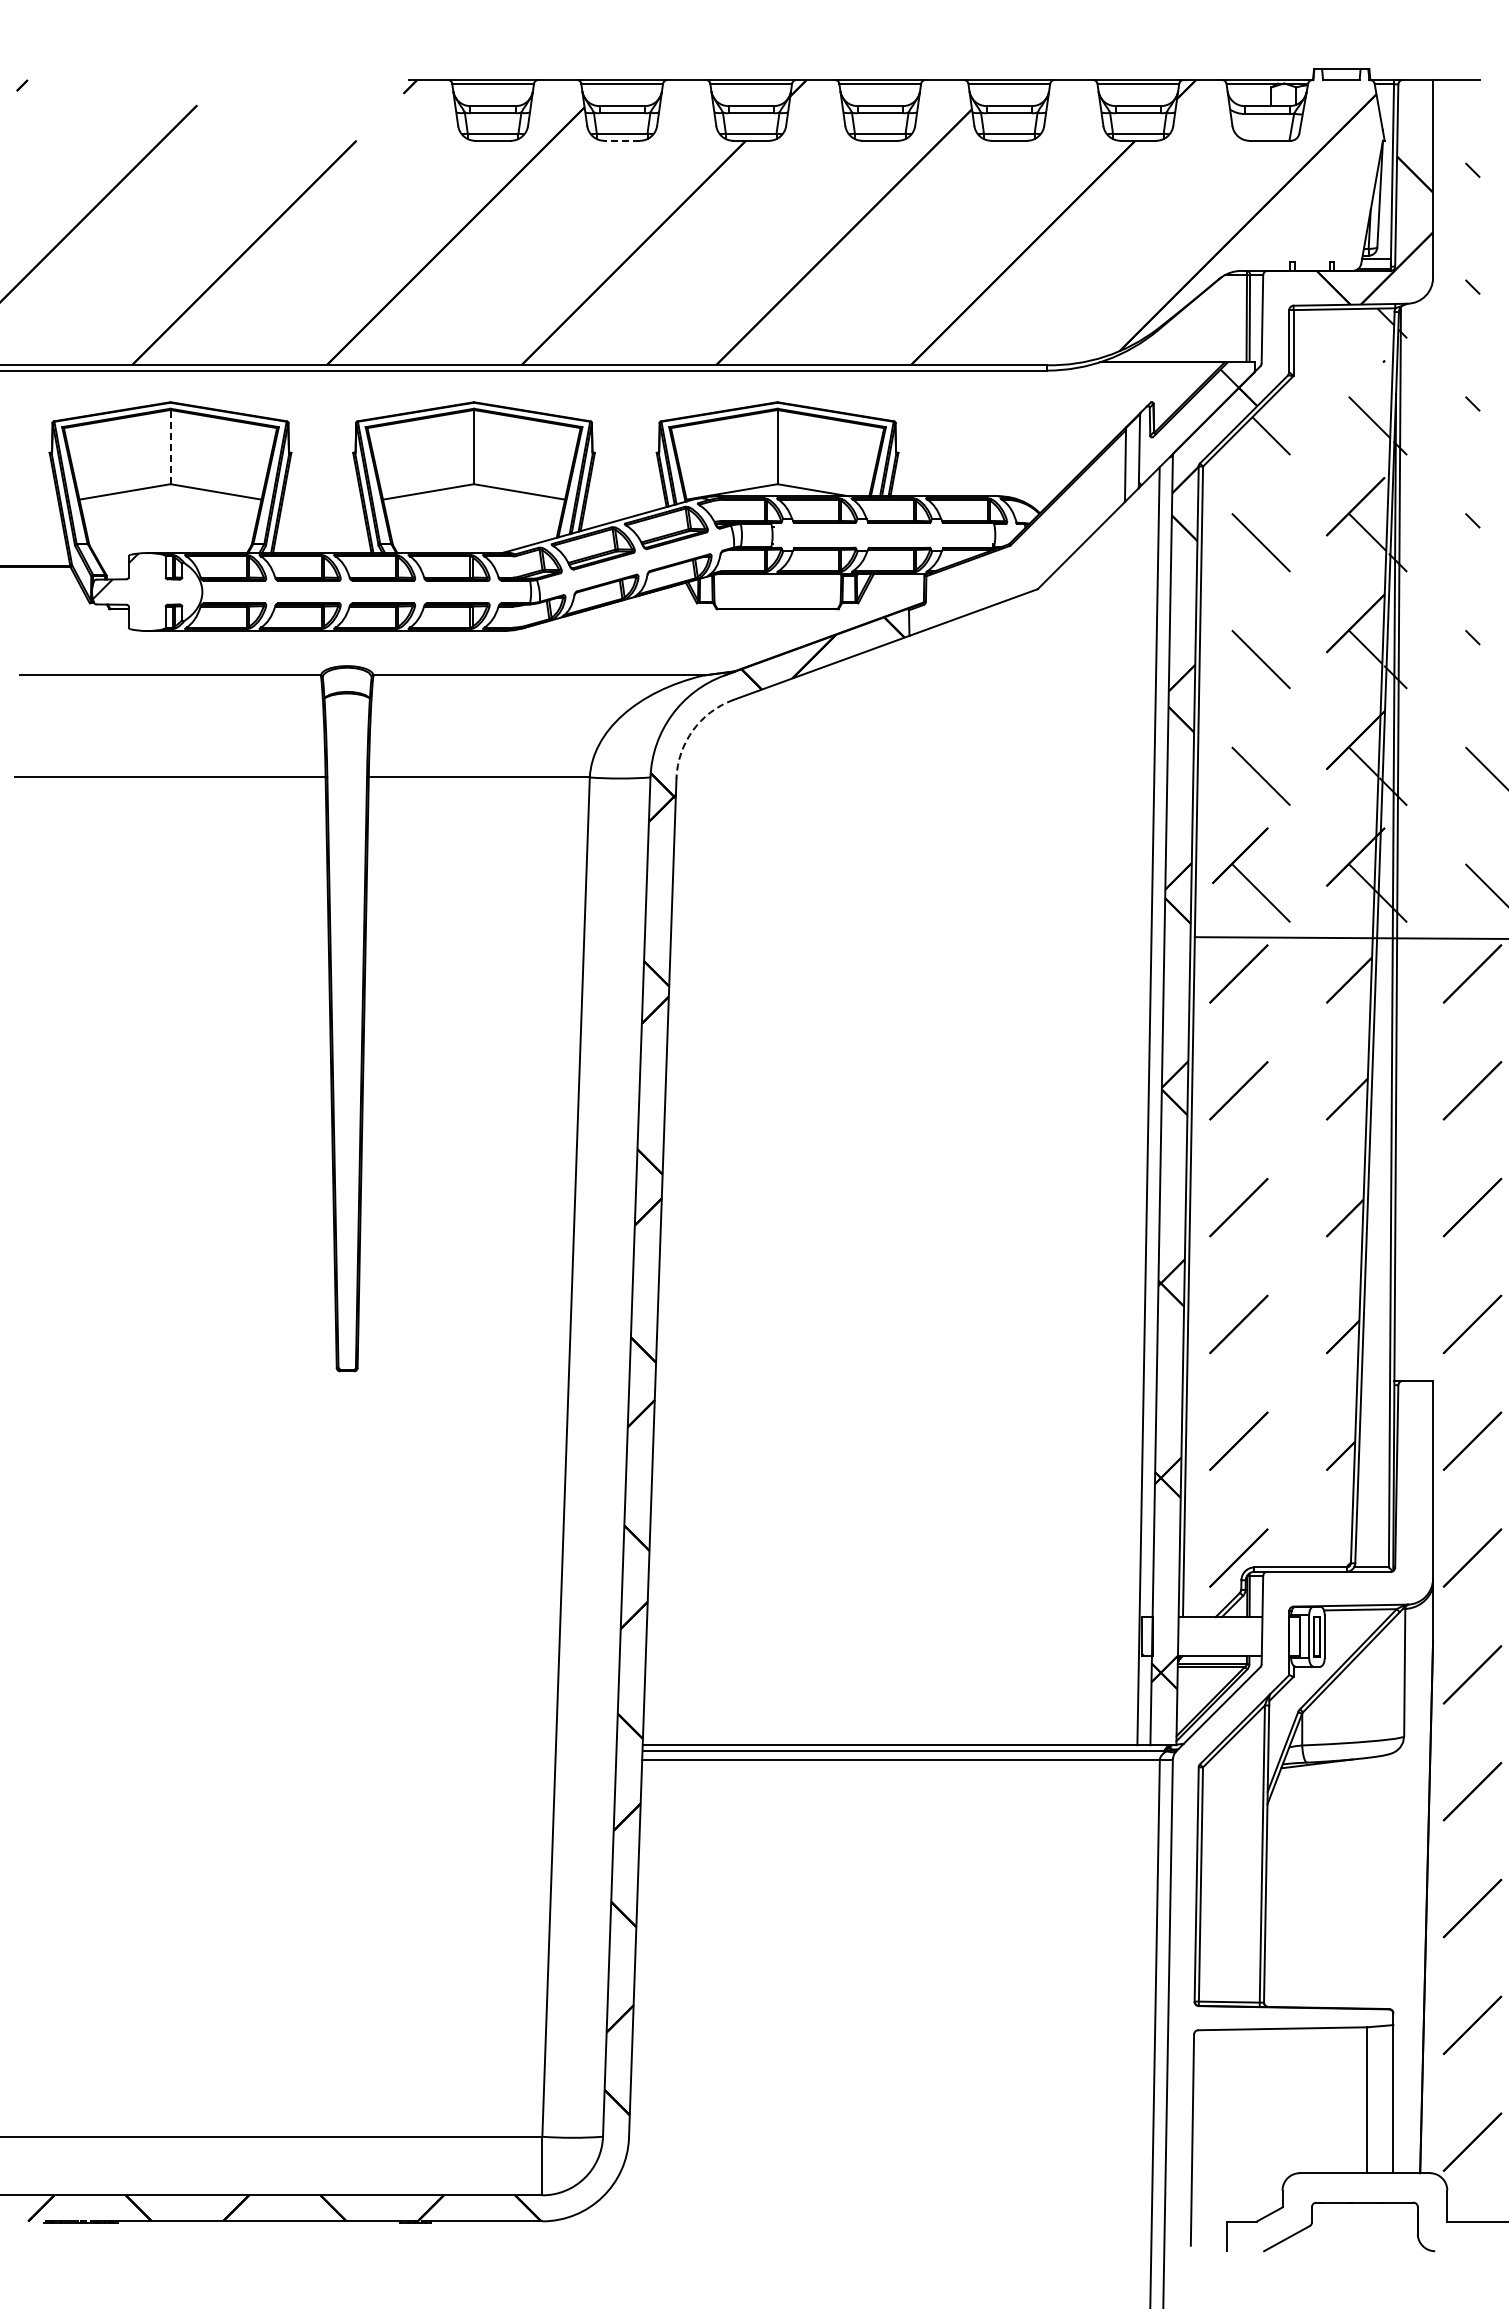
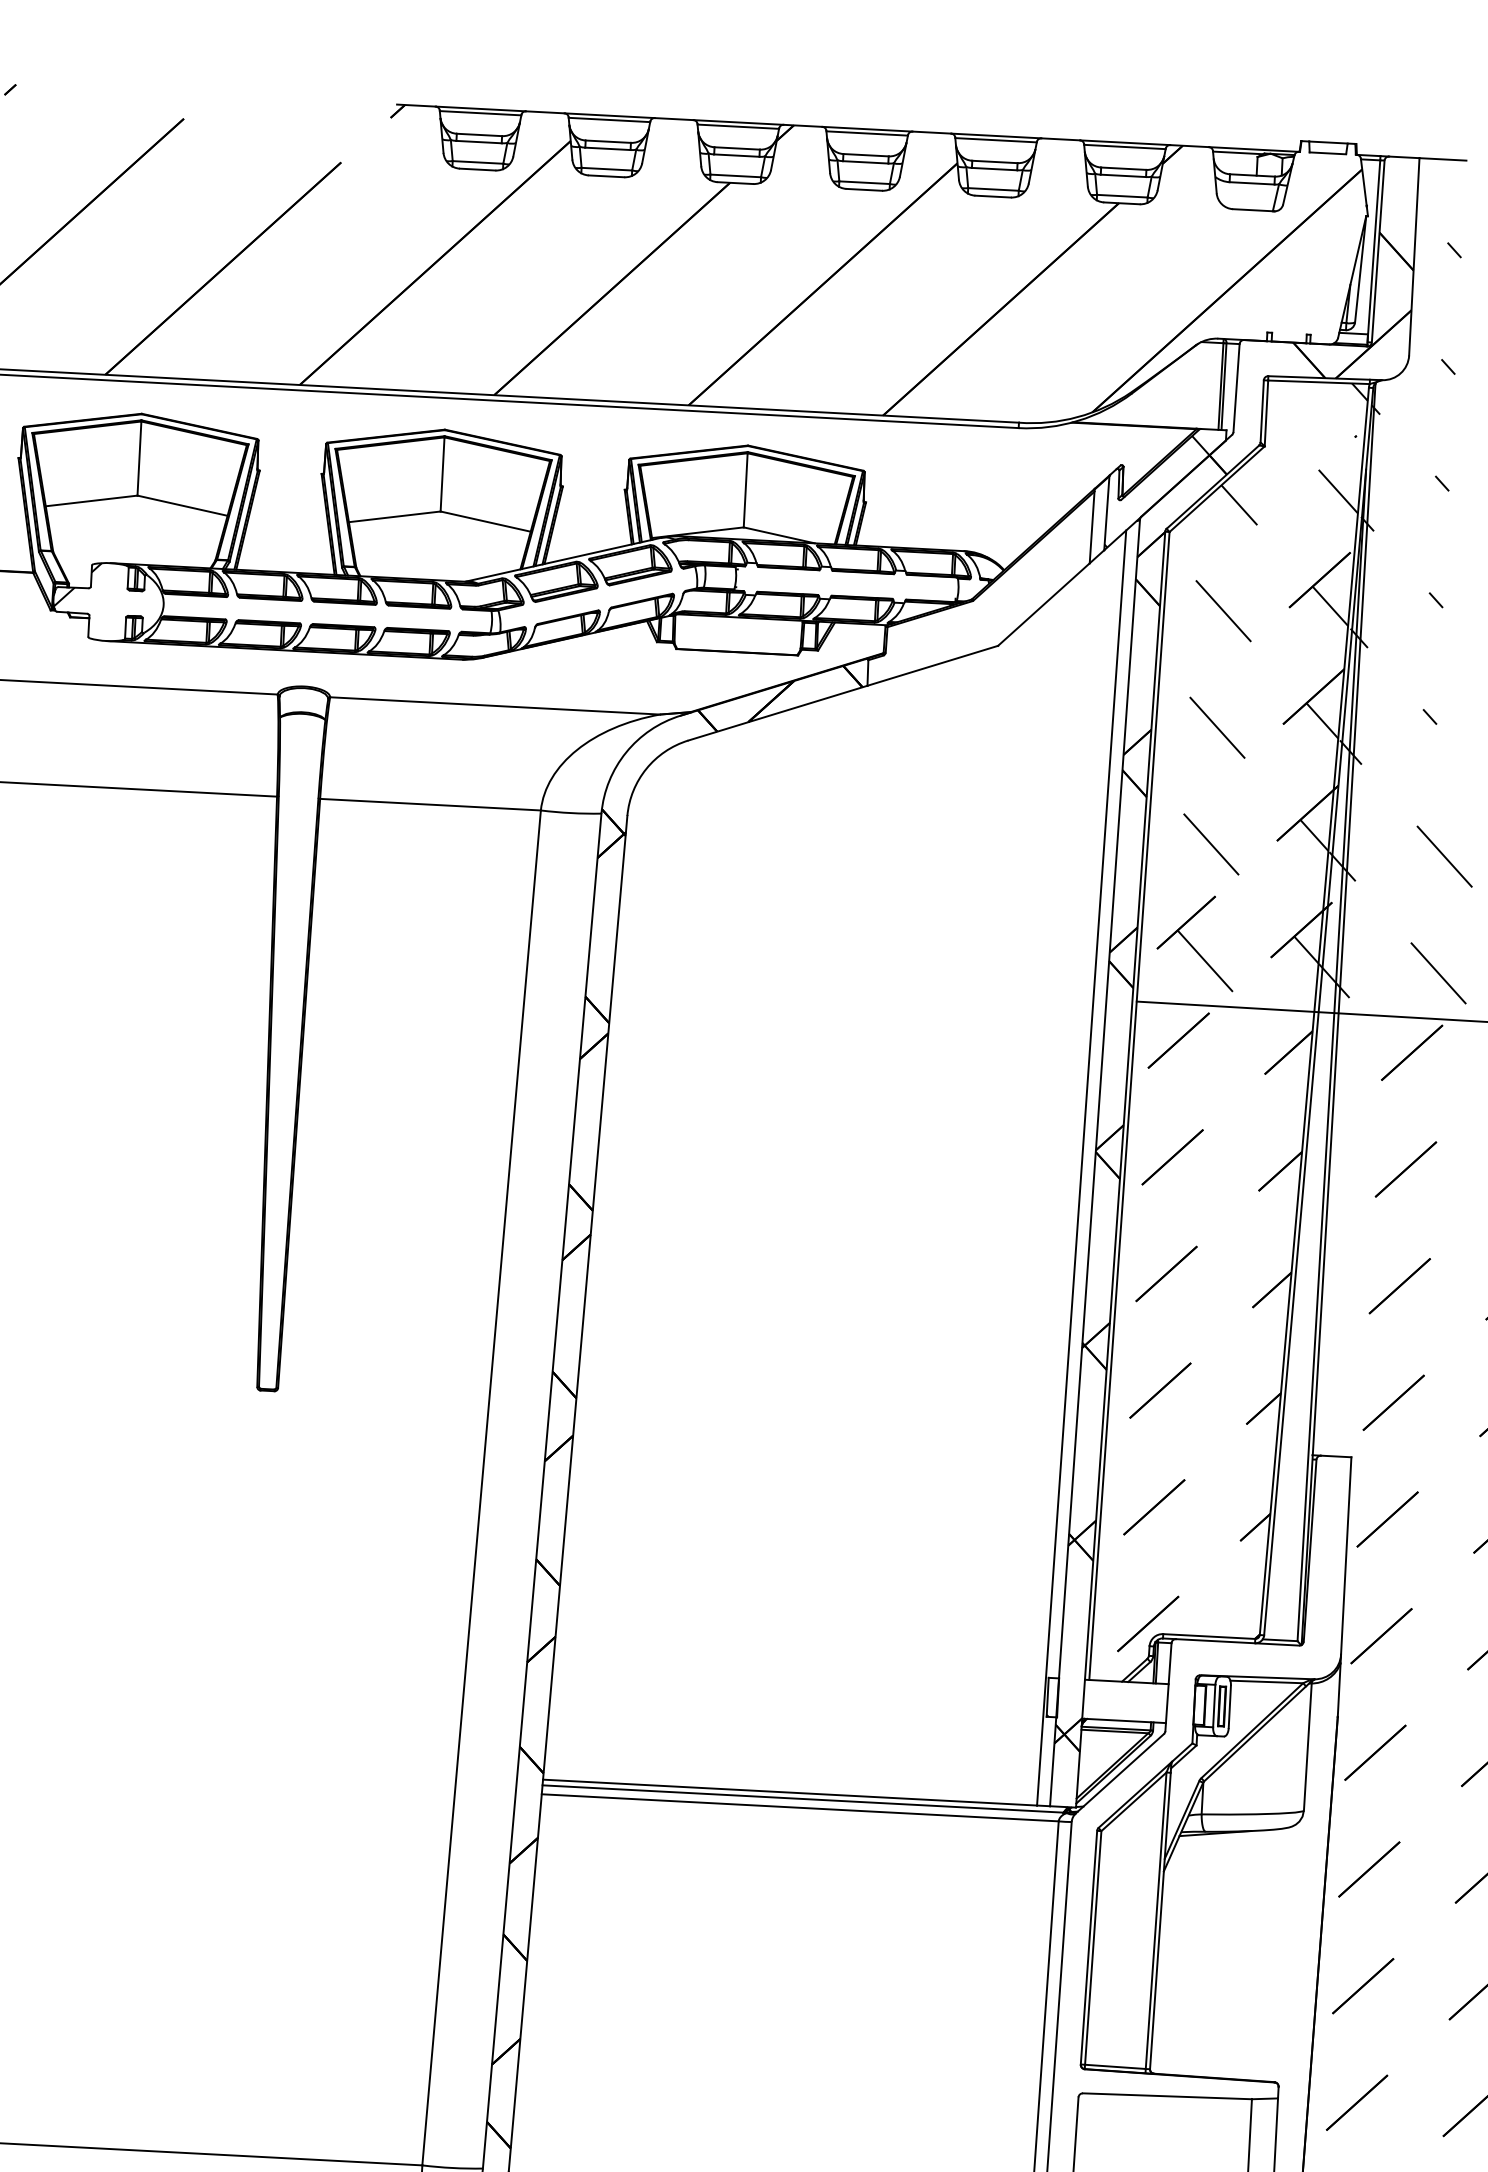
line: (622, 140) -> (606, 176), dashed -> solid
line: (170, 446) -> (139, 457), dashed -> solid
arc: (693, 730) -> (646, 768), dashed -> solid

